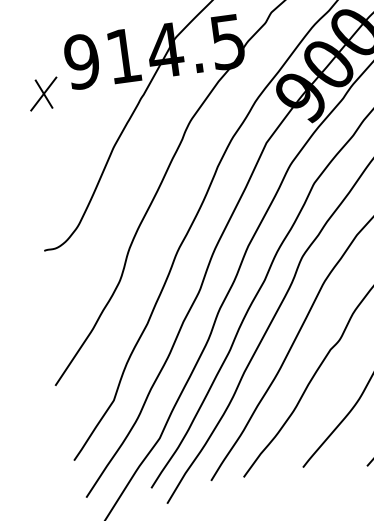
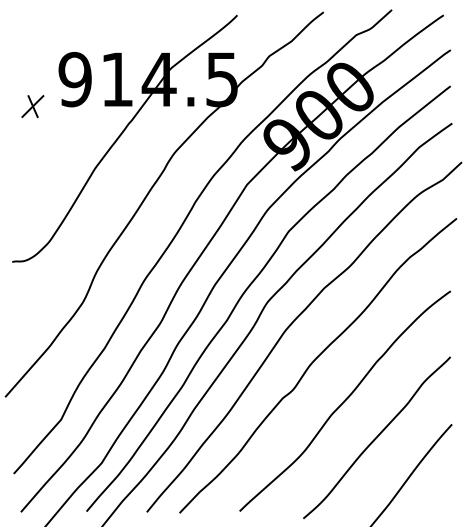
part: (43, 94) -> (32, 106), size x0.71

